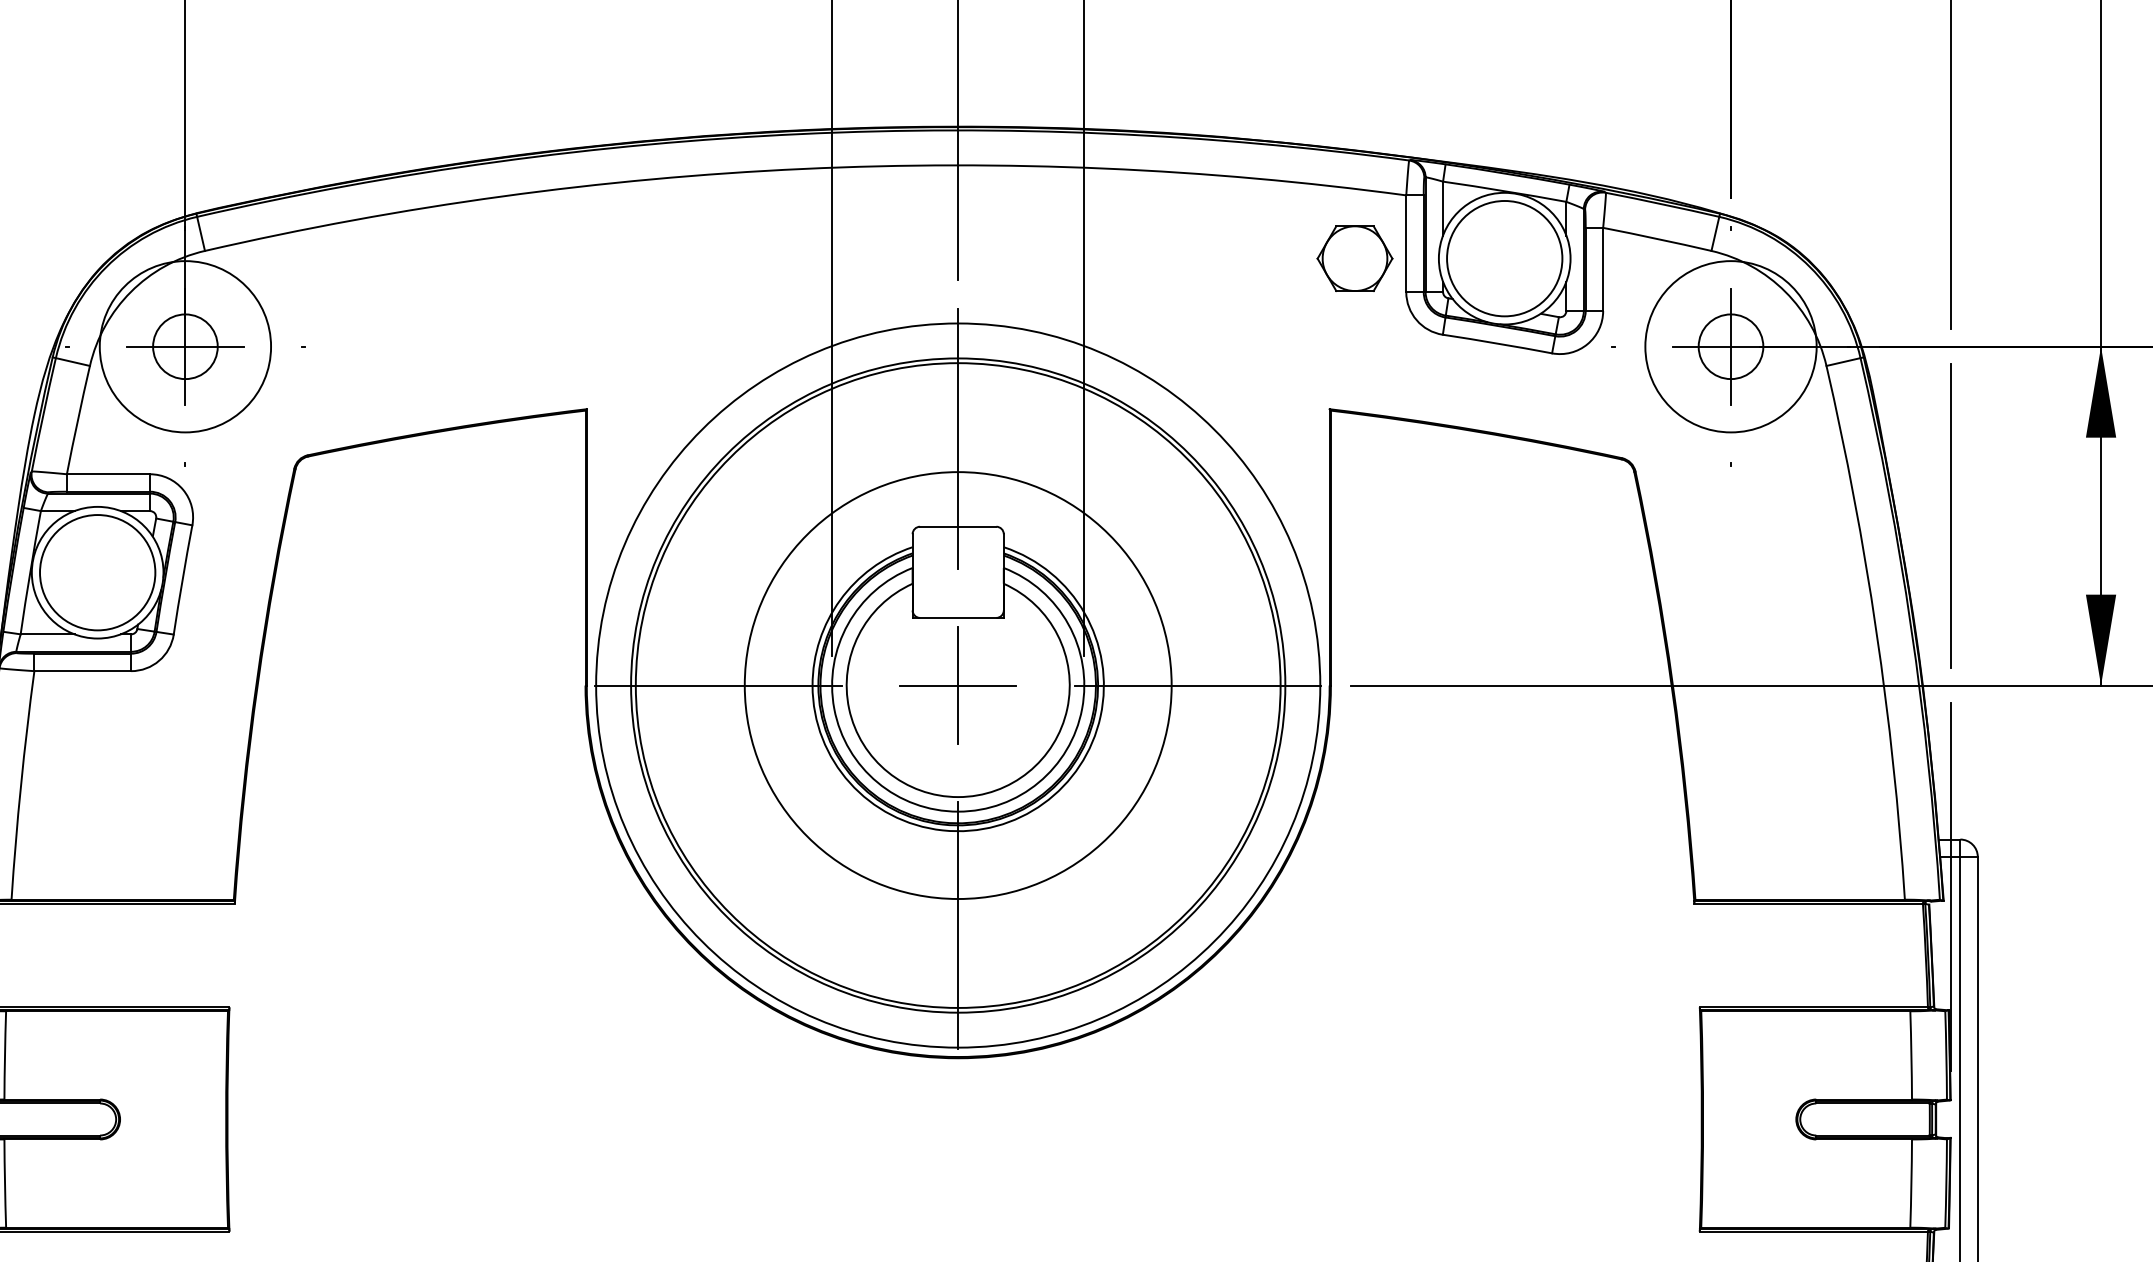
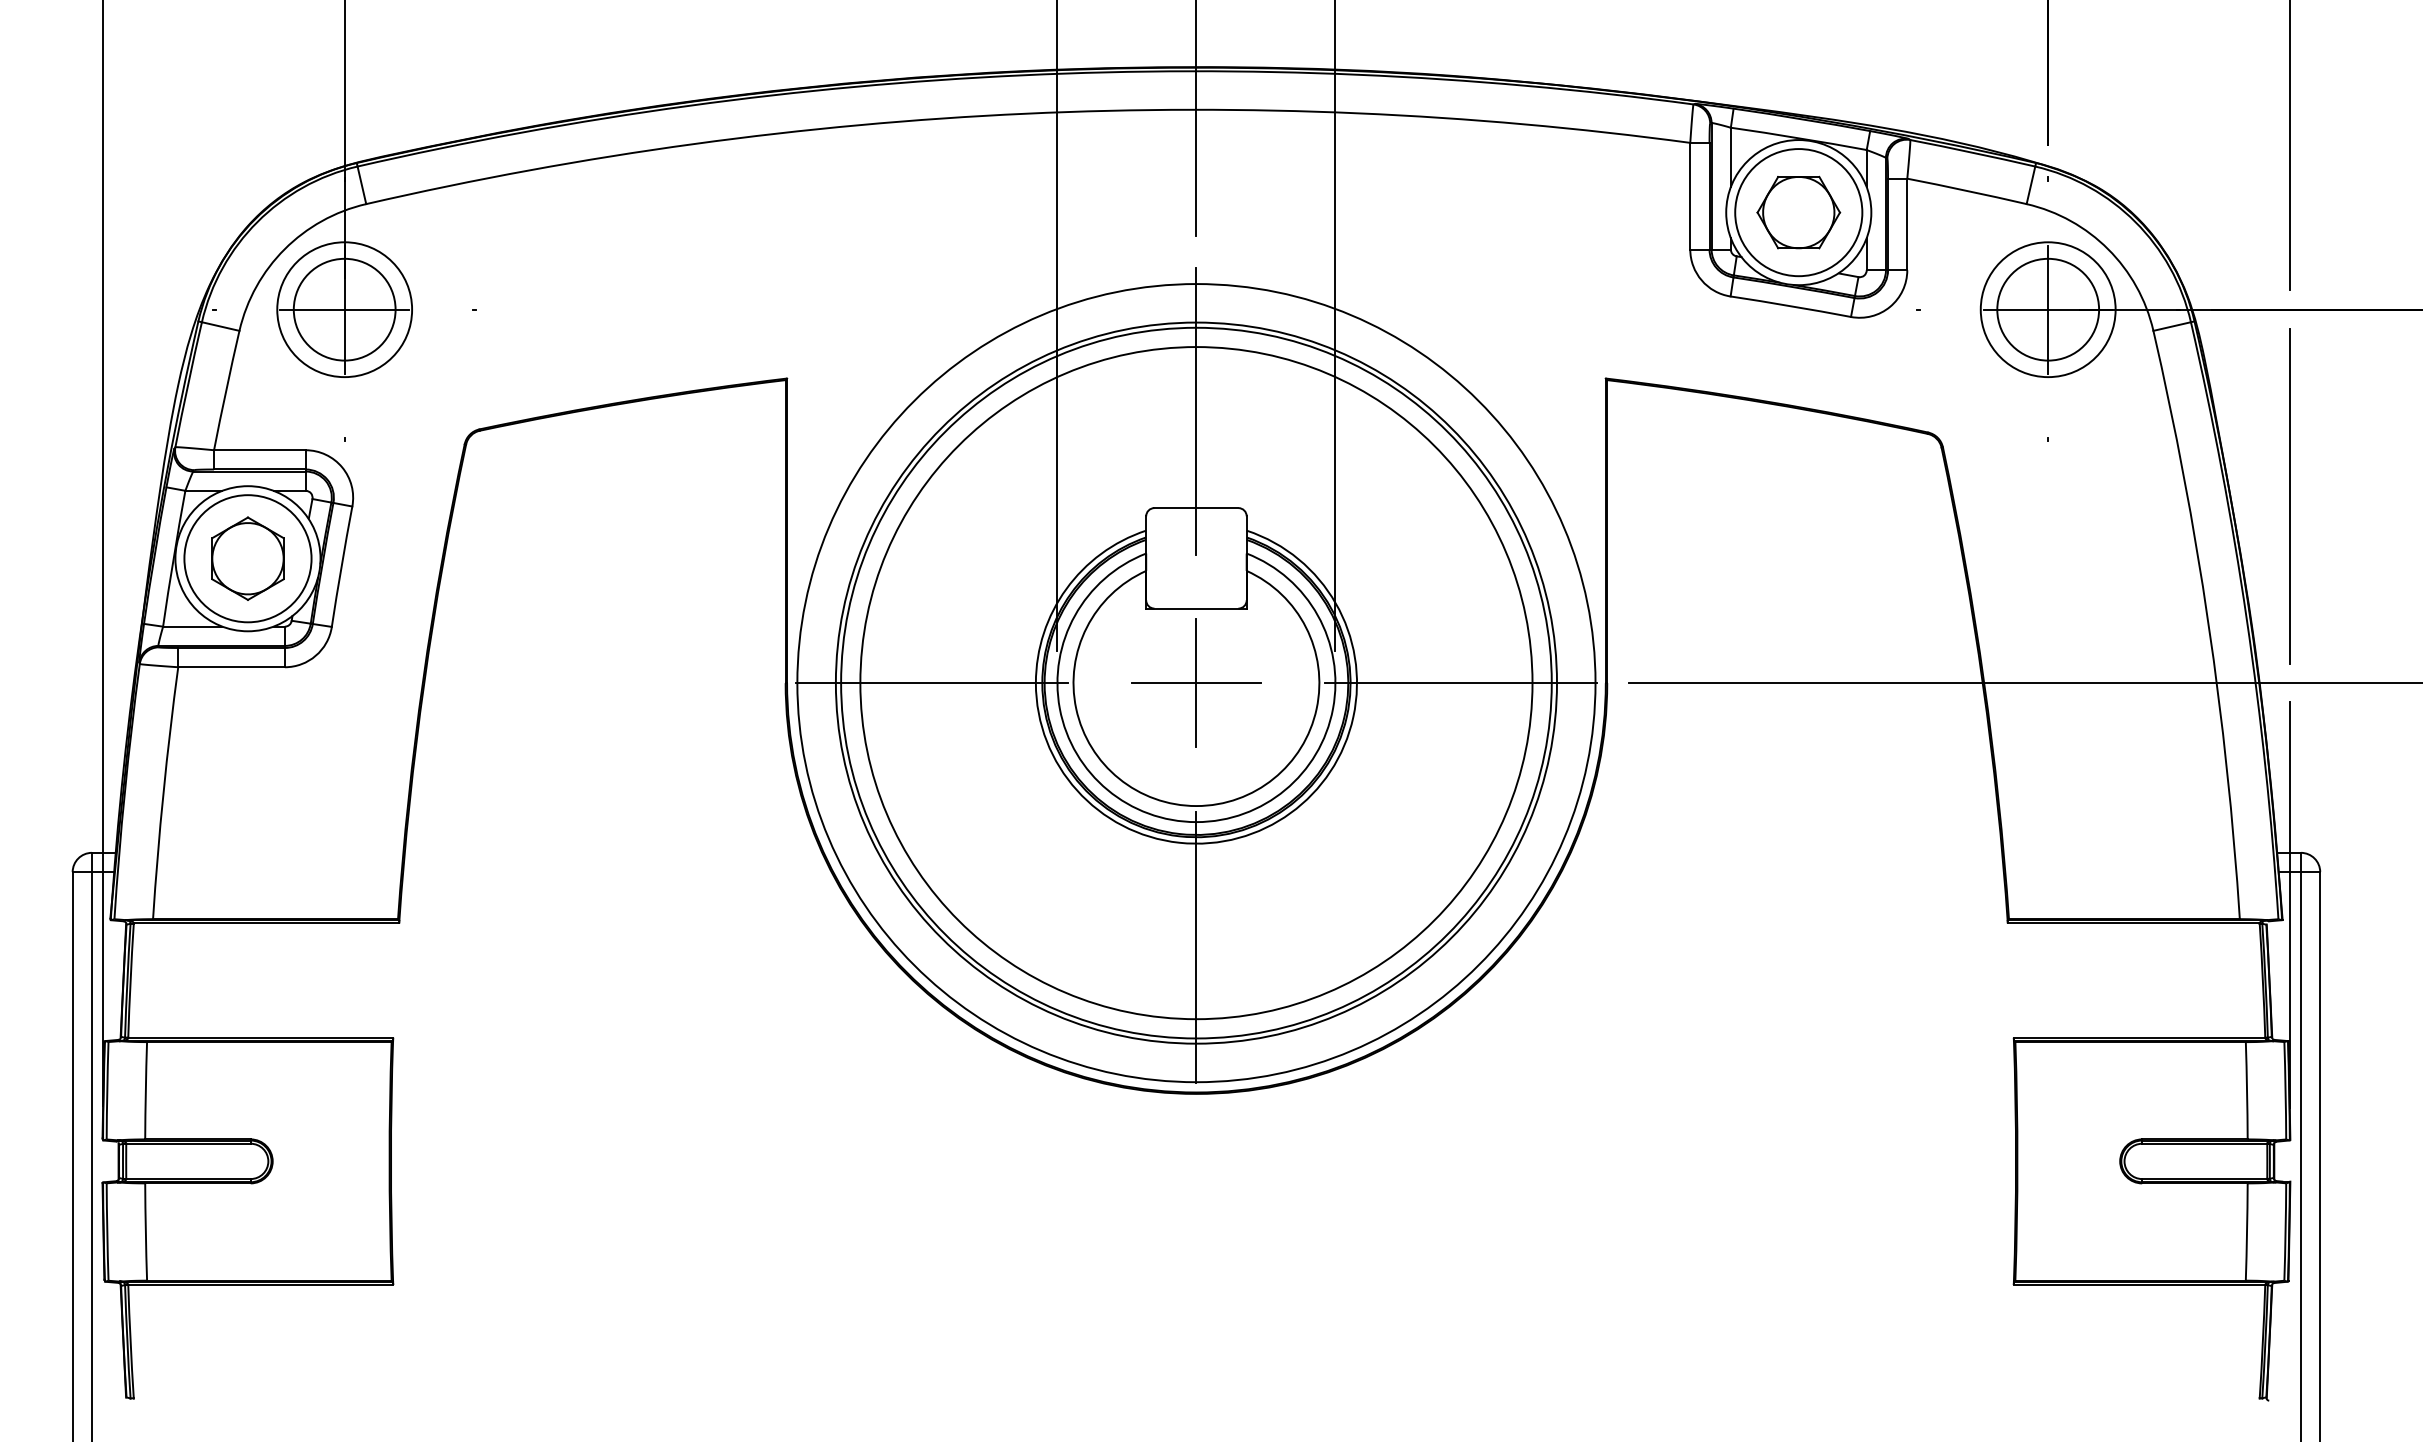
part: (1354, 258) -> (1798, 212), moved
circle: (185, 346) -> (344, 309), size x0.71
circle: (185, 346) -> (344, 309), size x1.43
circle: (1730, 346) -> (2047, 309), size x0.71
circle: (1731, 346) -> (2048, 309), size x1.43
part: (97, 572) -> (247, 558), added
circle: (958, 685) -> (1196, 683), size x1.43

